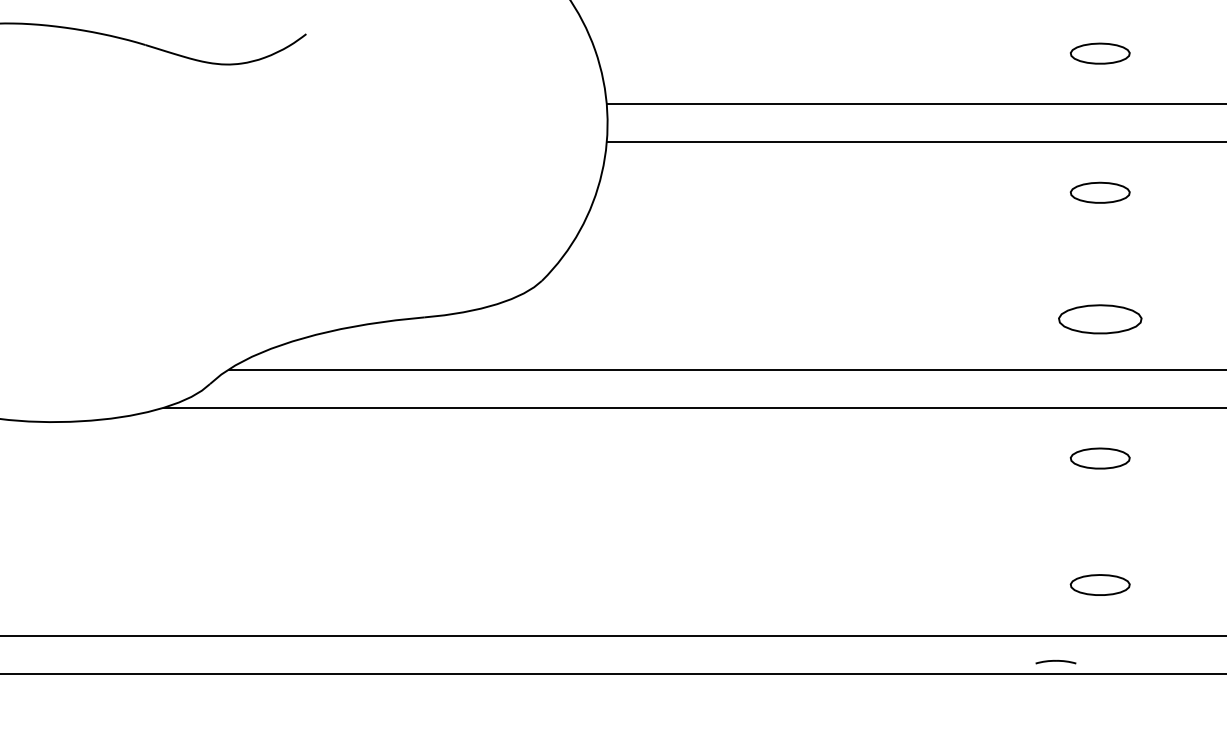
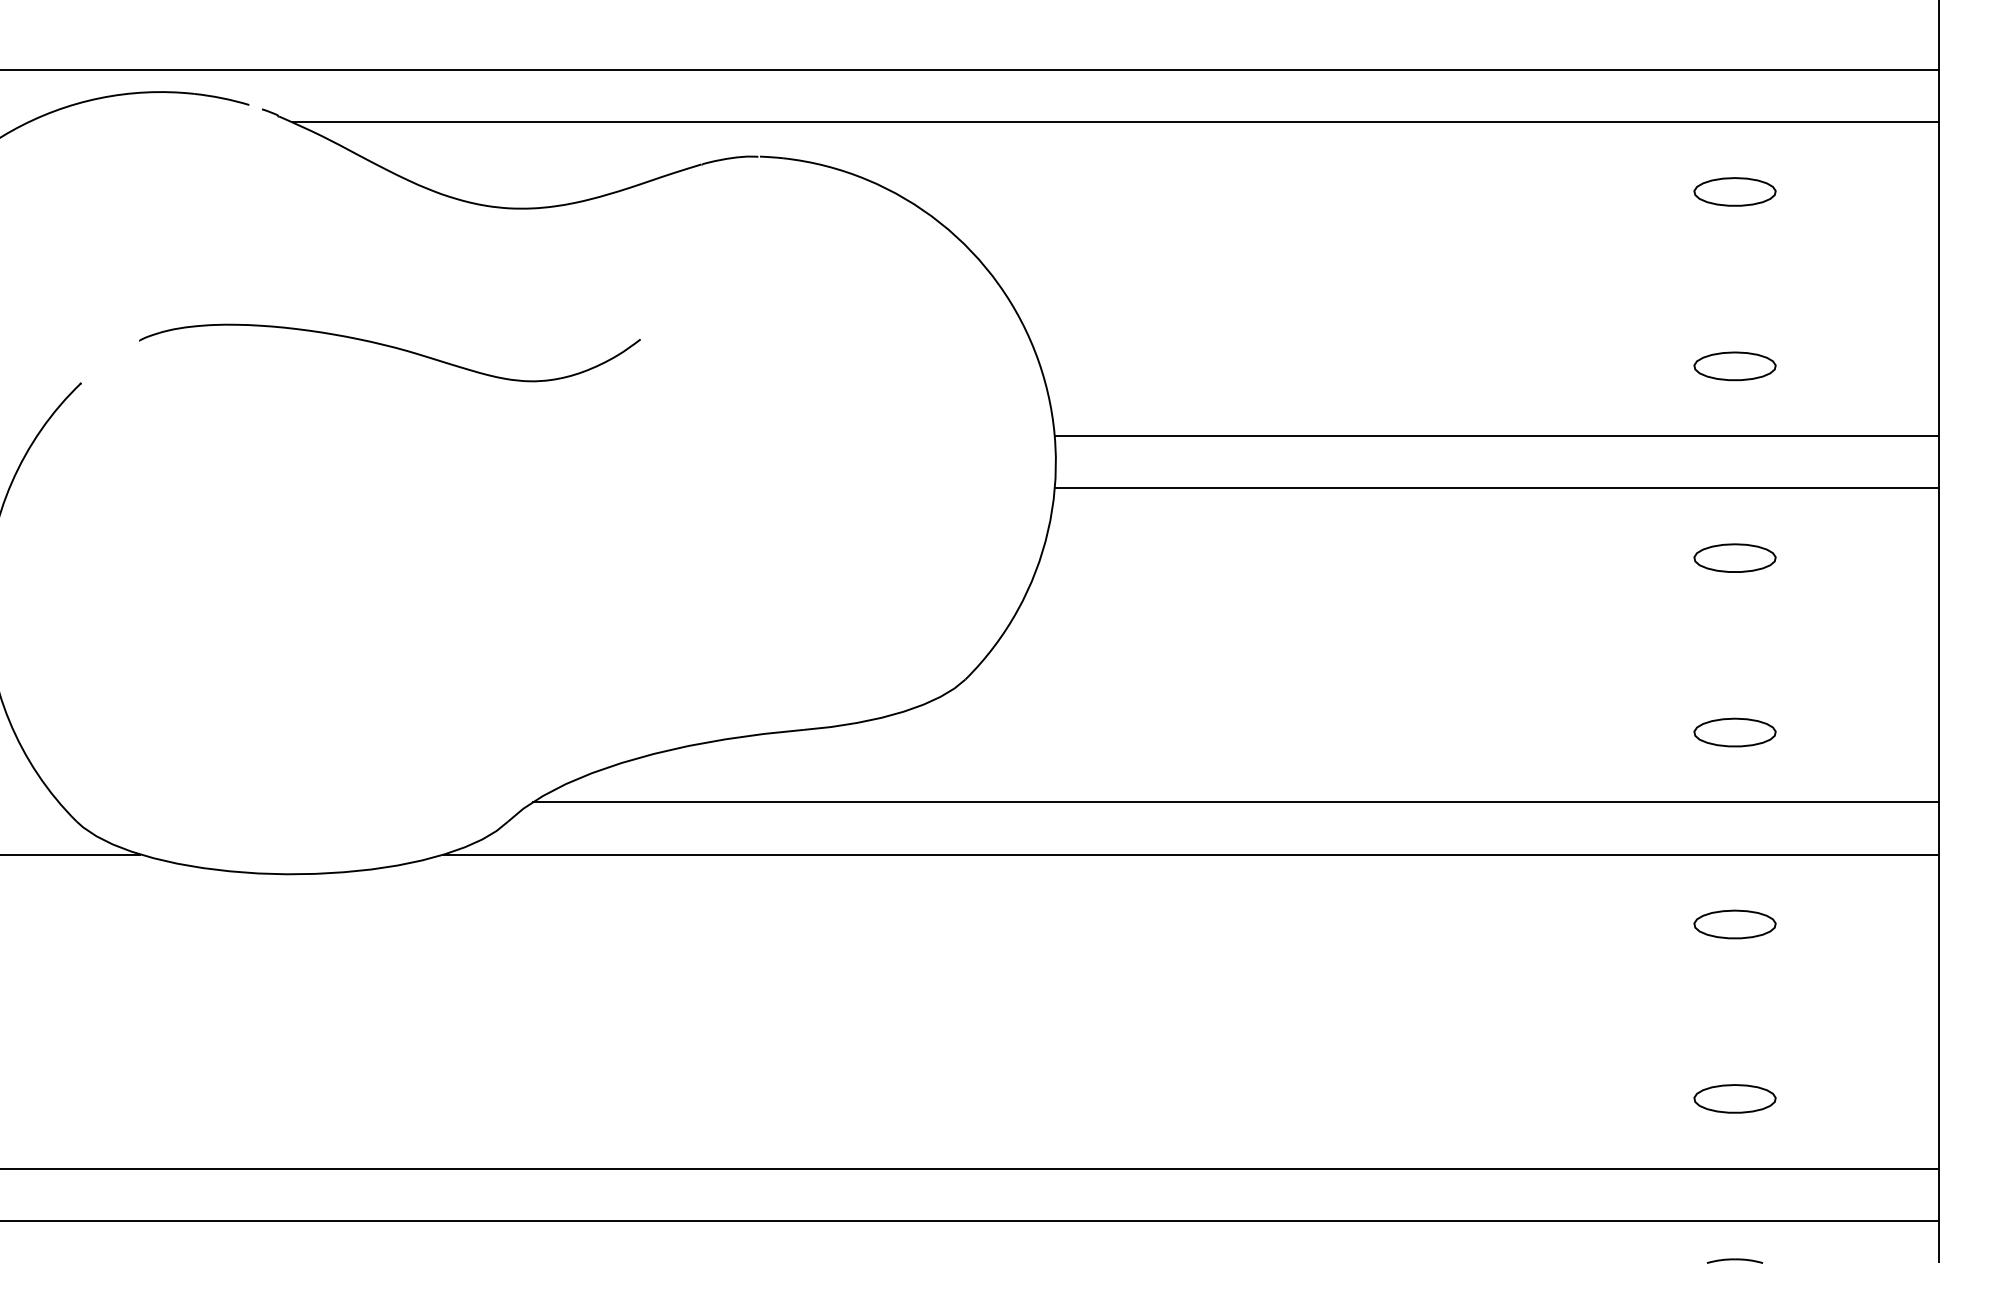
part: (1099, 319) -> (1734, 732), size x0.71
part: (1056, 661) -> (1735, 1260), moved

